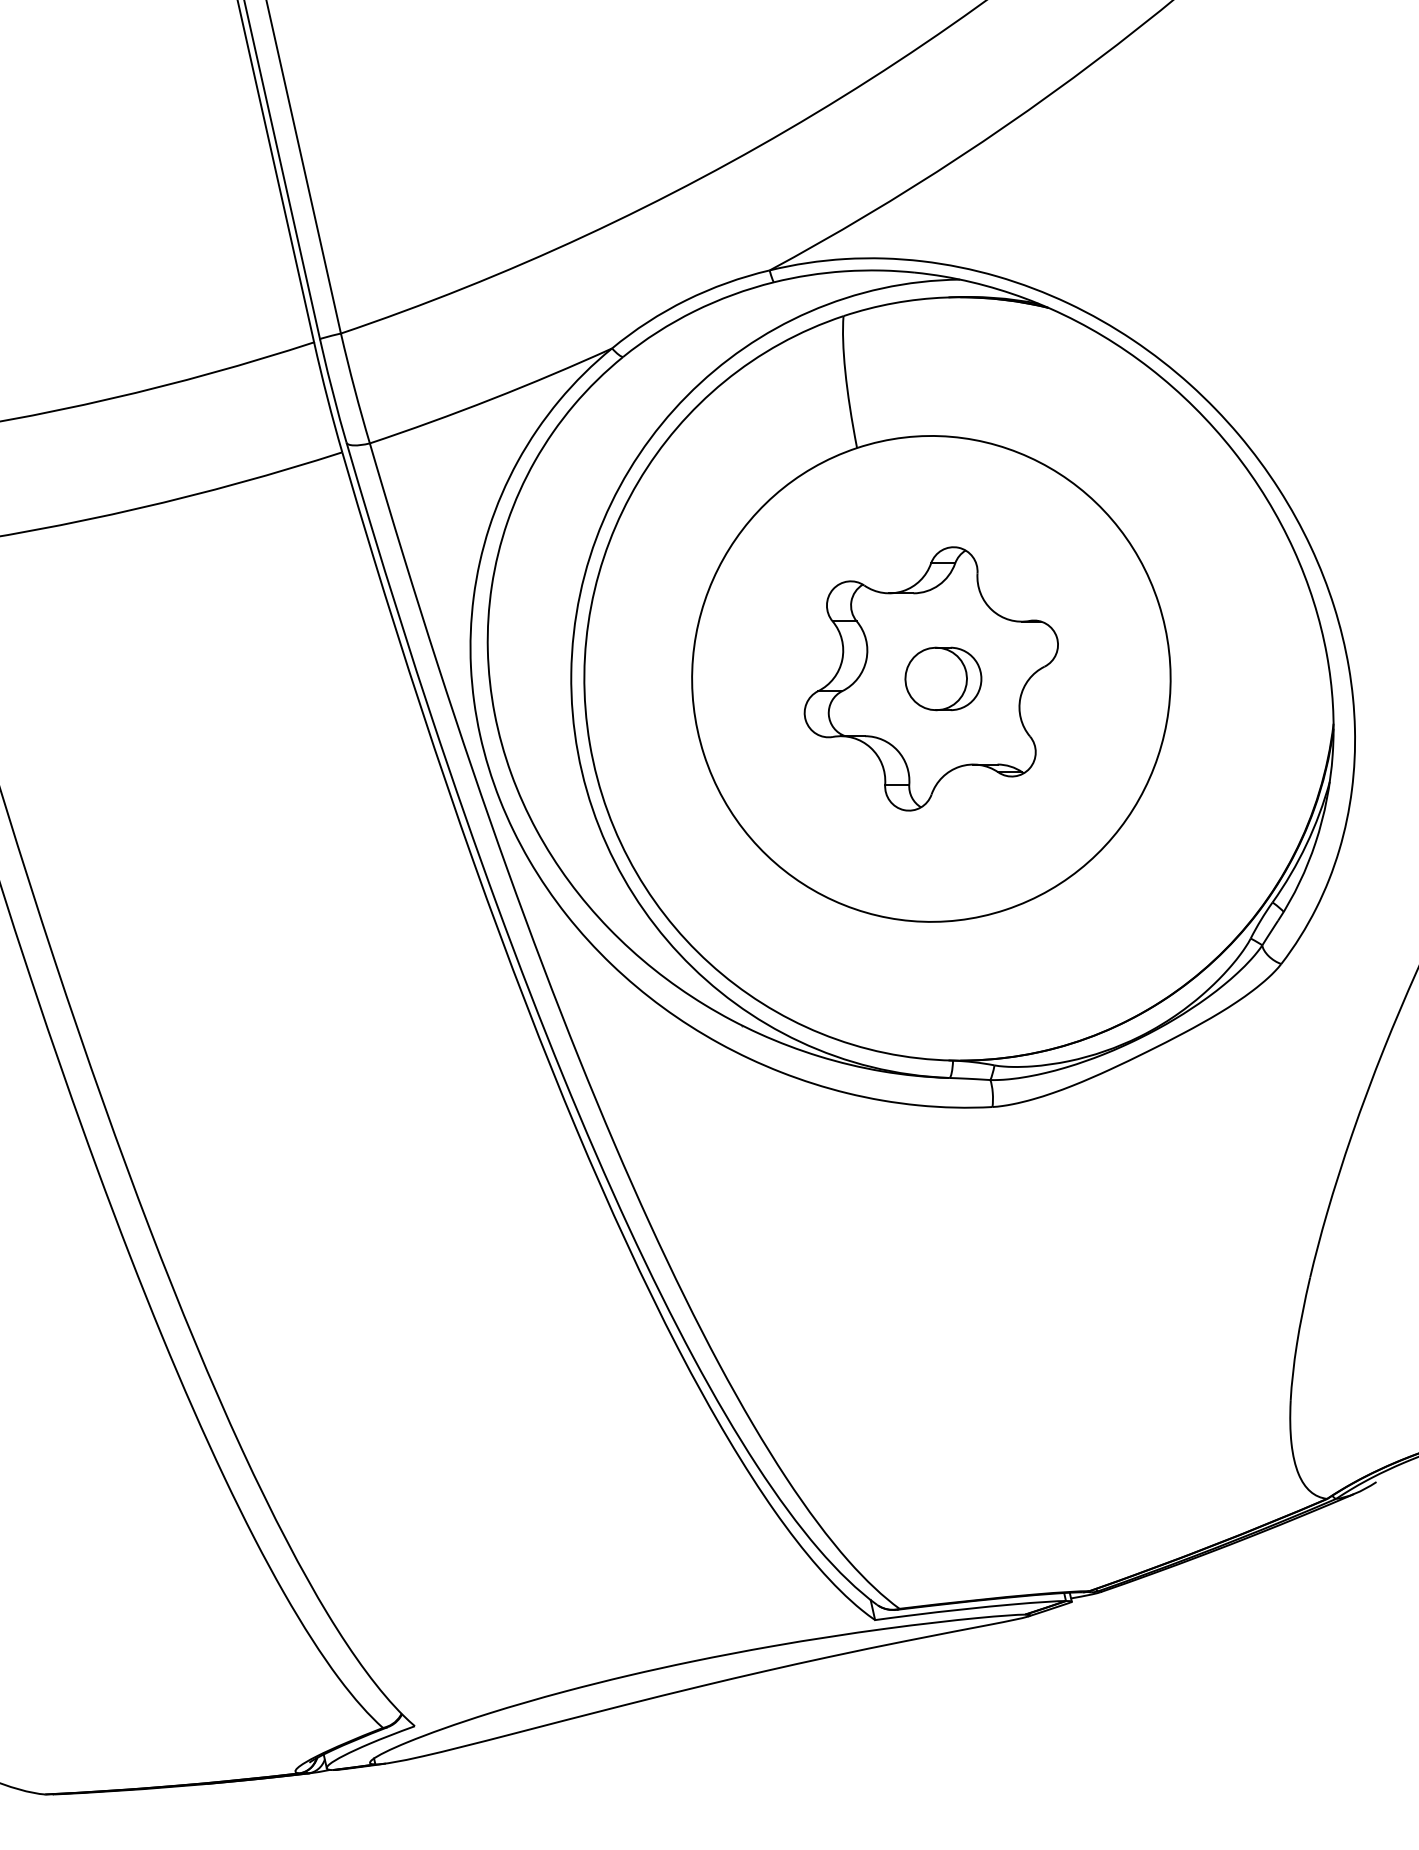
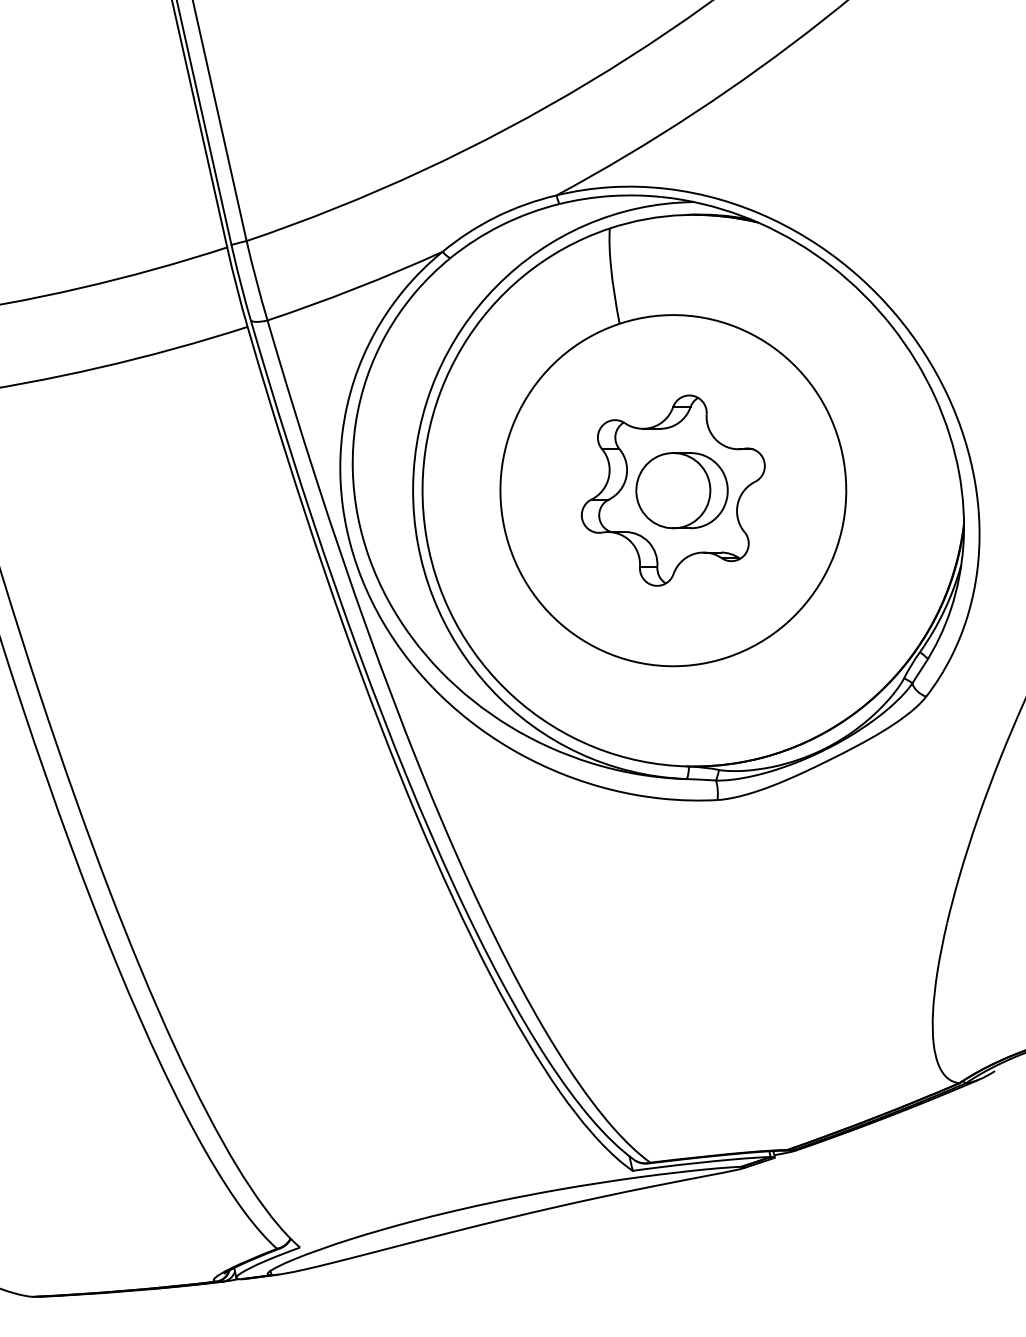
part: (943, 678) -> (682, 490), size x1.67

